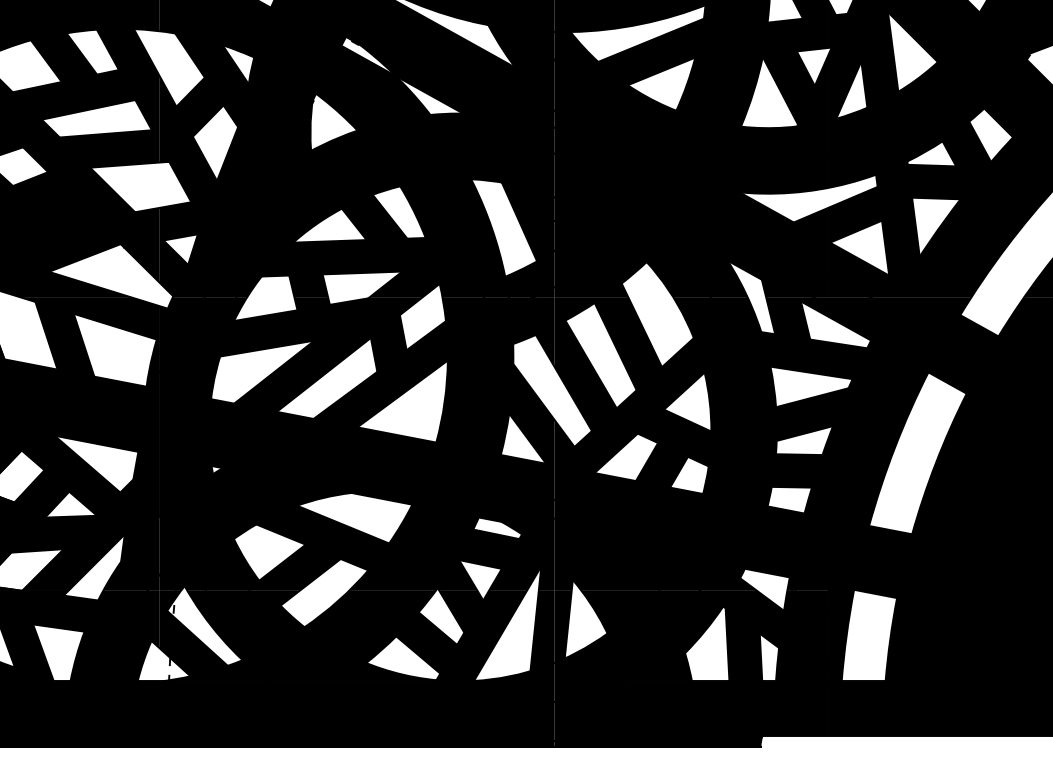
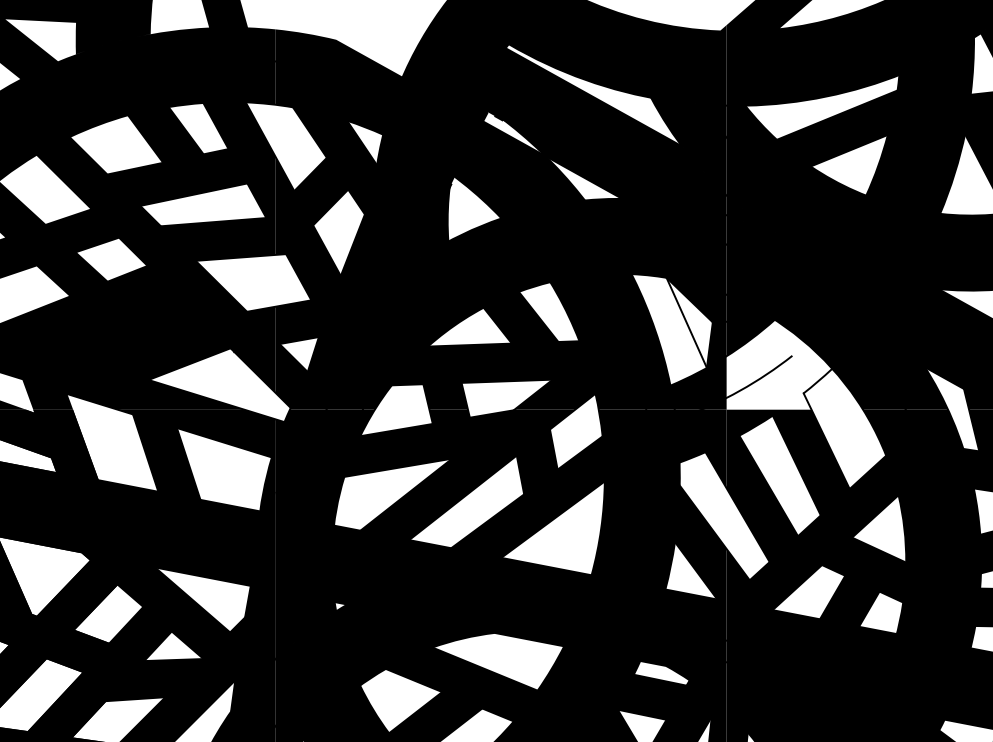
fill: (521, 221) -> (689, 322), removed
fill: (600, 258) -> (779, 364), removed

